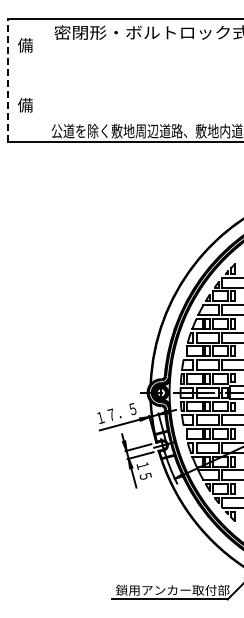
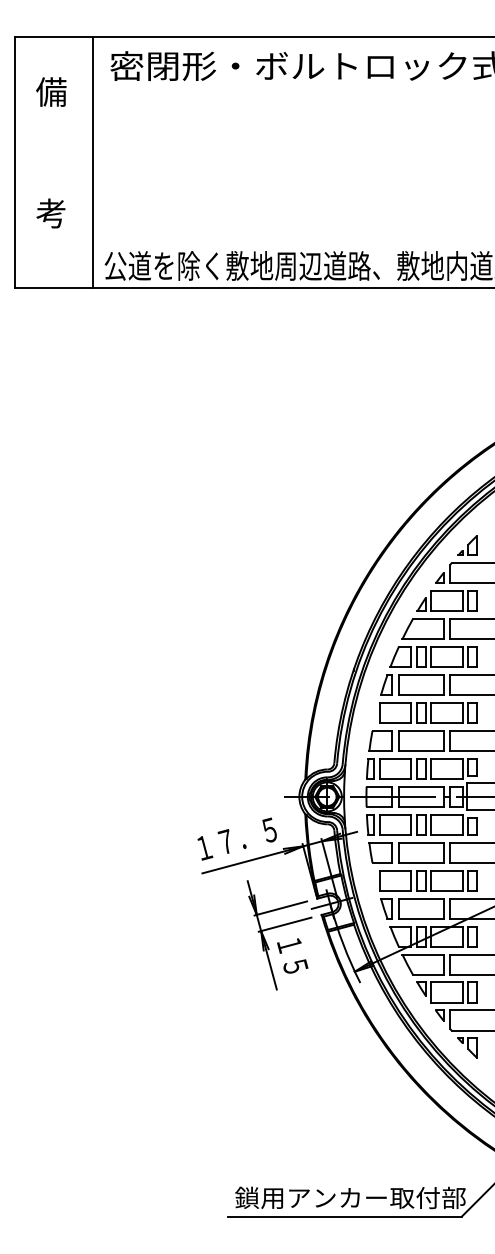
line: (46, 79) -> (94, 161), added
line: (7, 80) -> (15, 163), dashed -> solid
text: (25, 104) -> (51, 211), 備 -> 考

